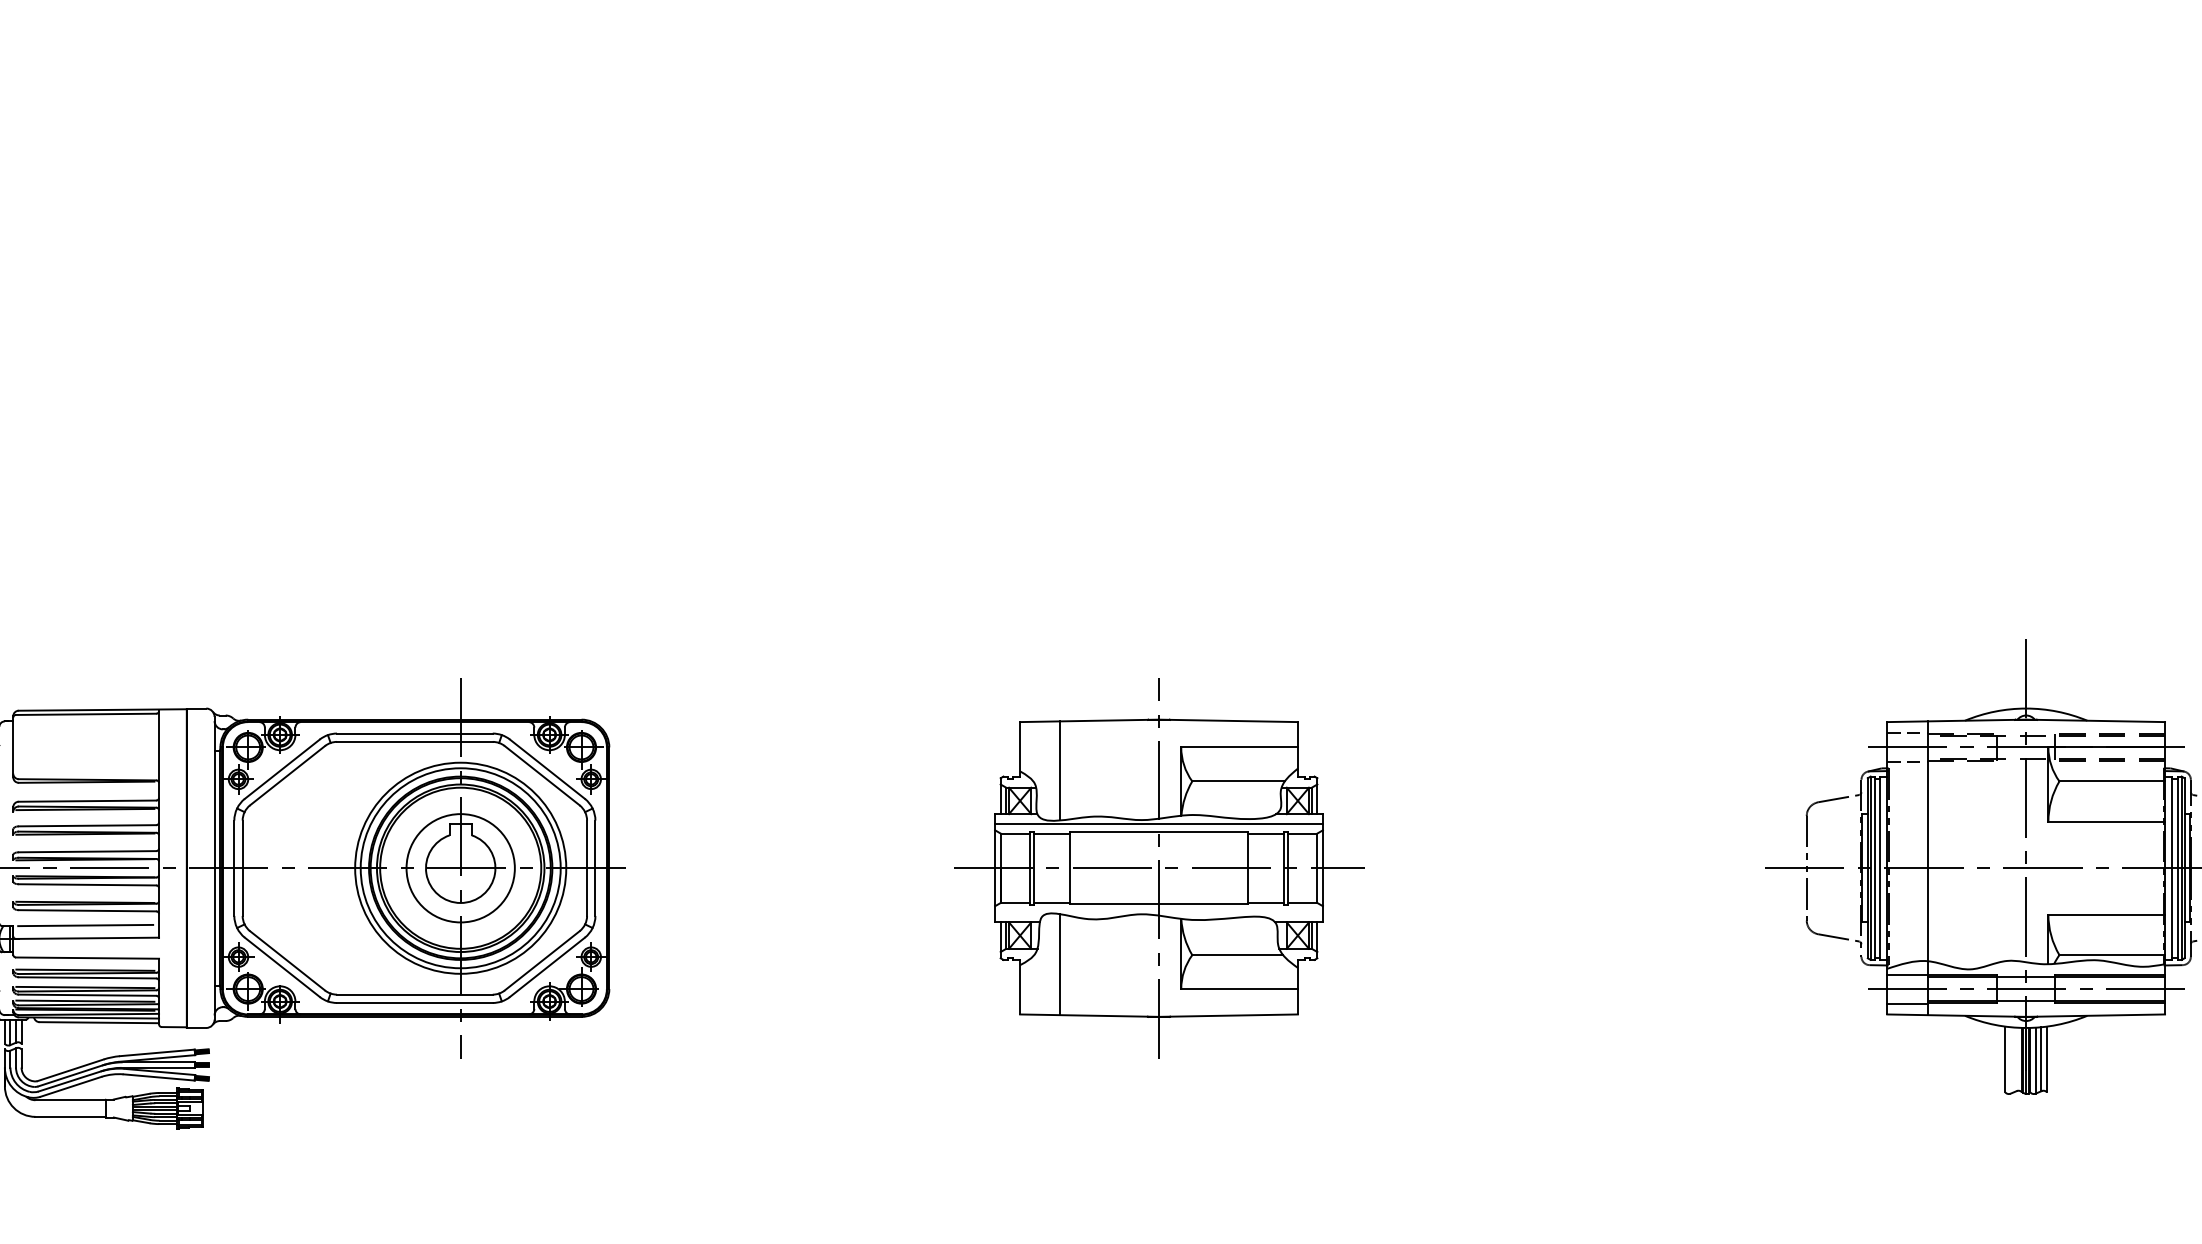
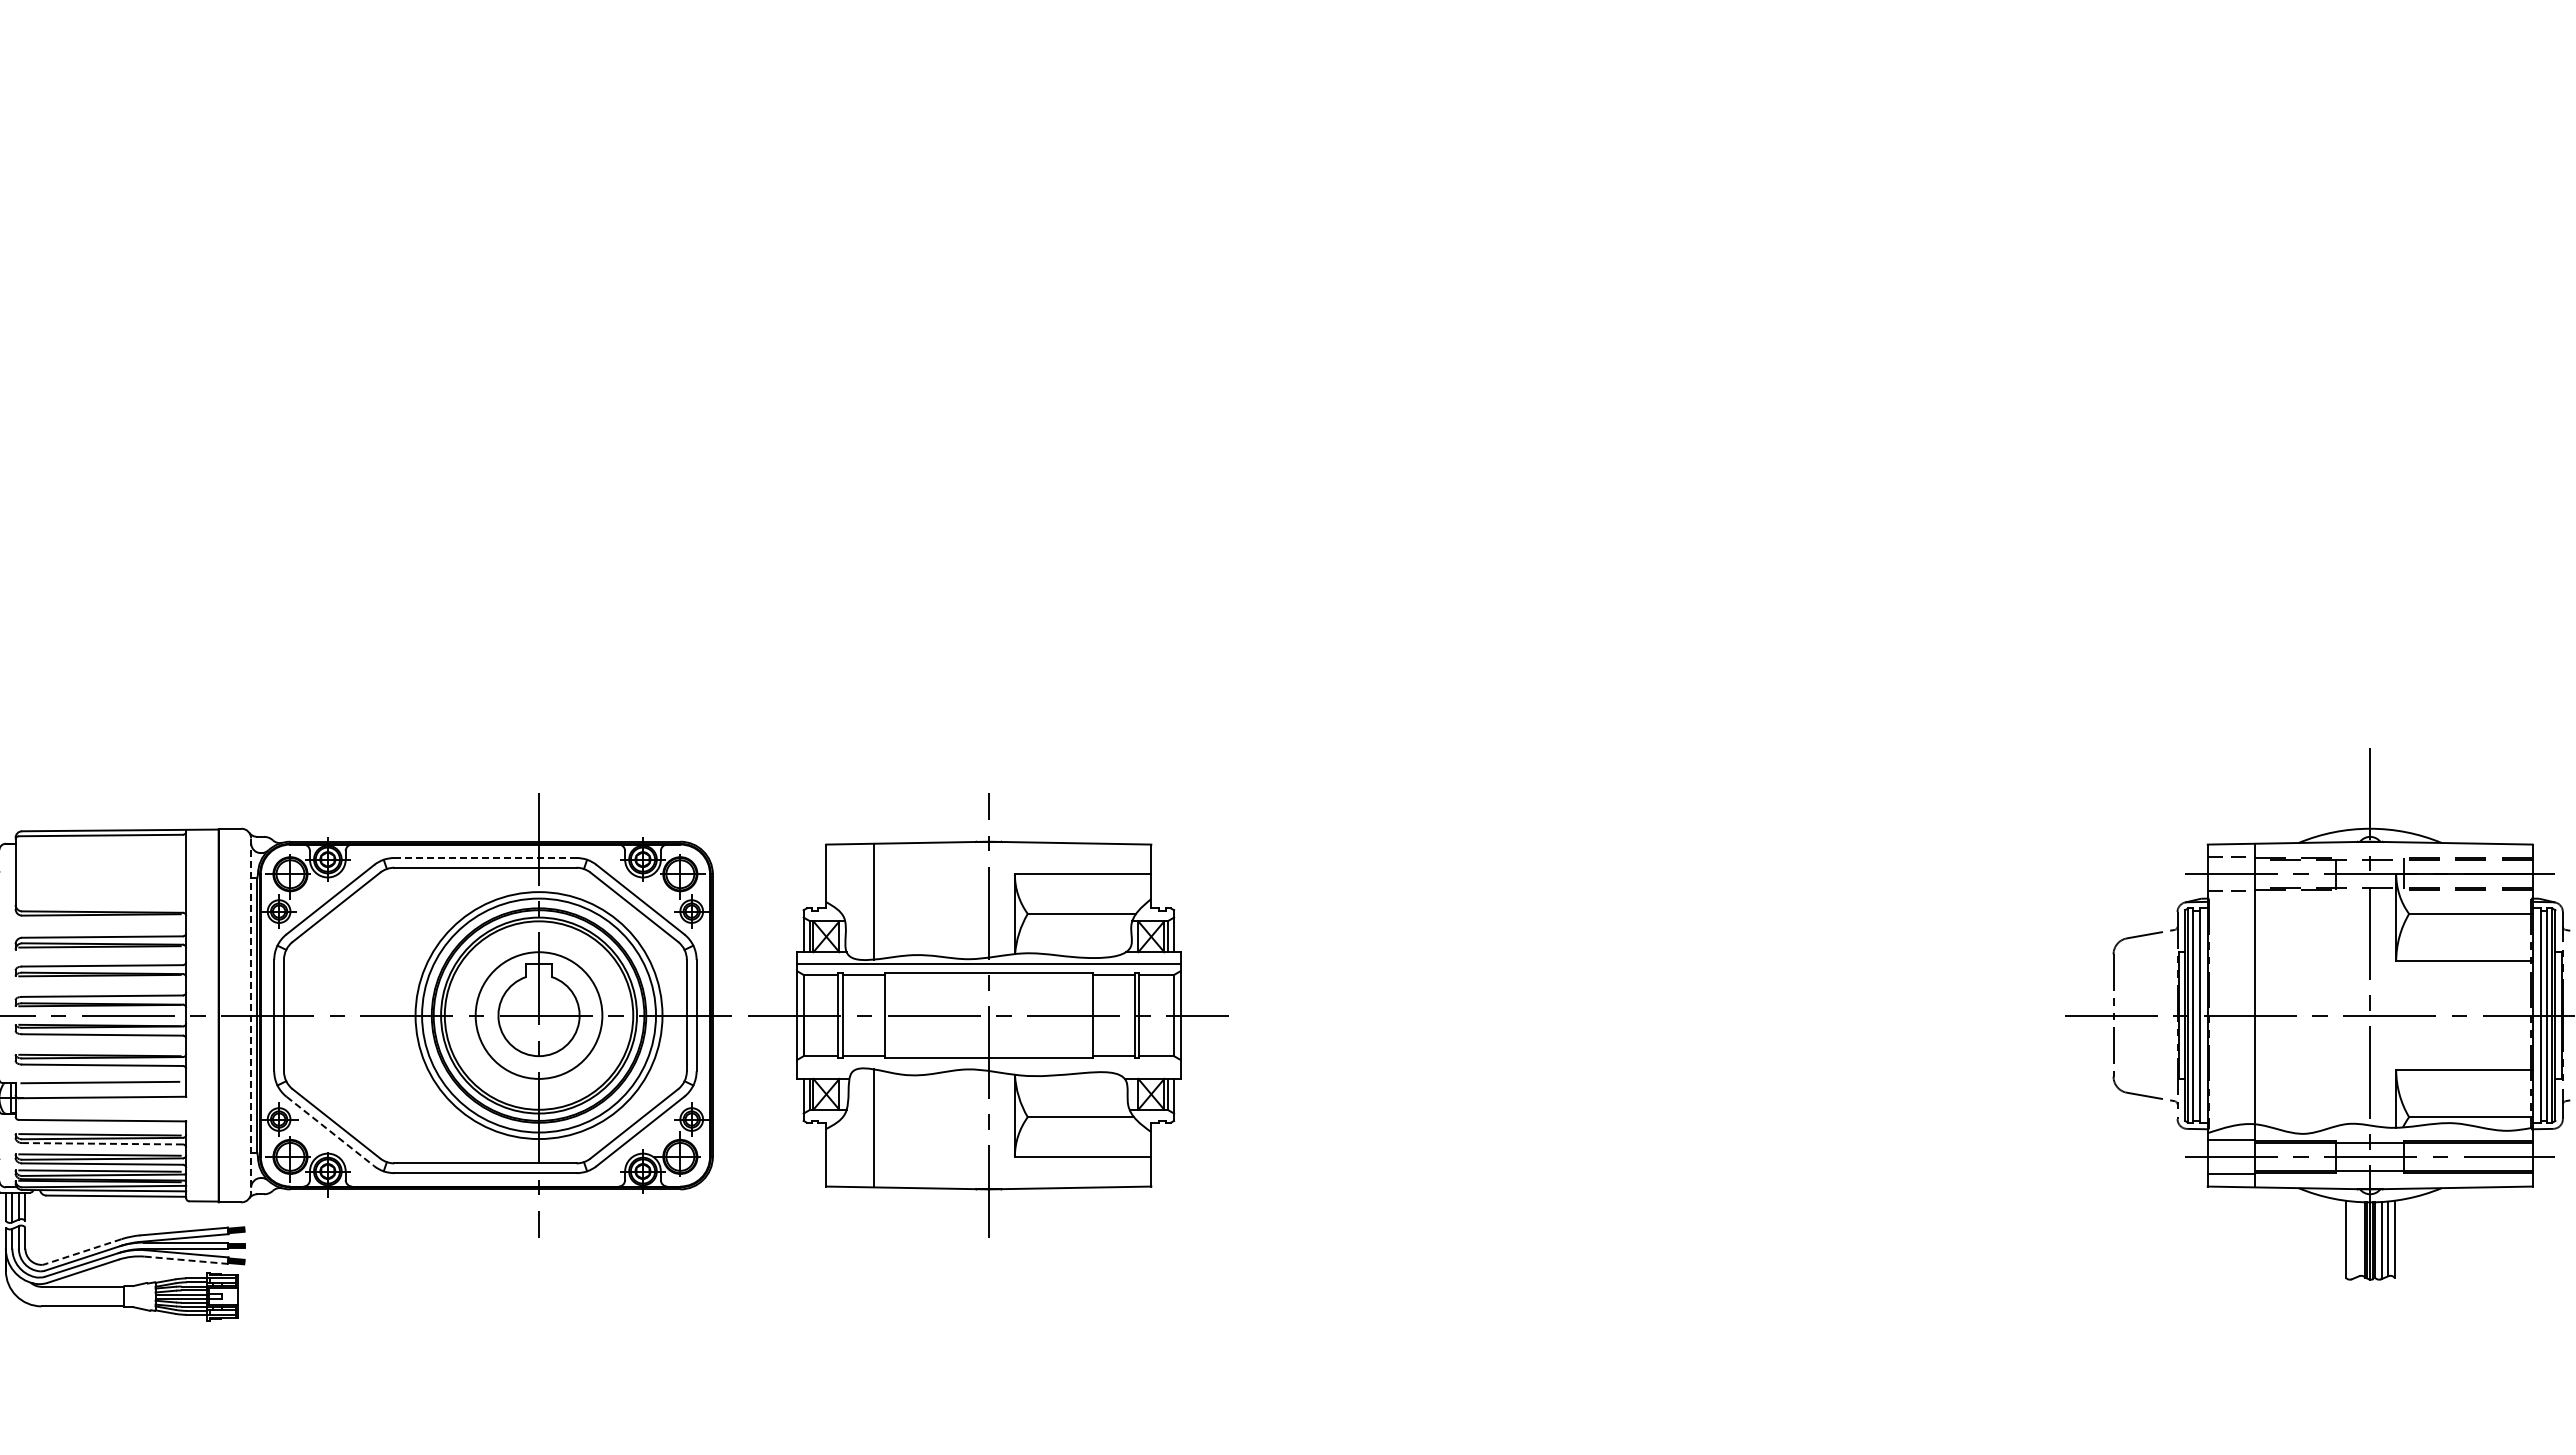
line: (414, 733) -> (484, 857), solid -> dashed
part: (1158, 868) -> (988, 1015), moved
line: (214, 869) -> (251, 1016), solid -> dashed
line: (282, 967) -> (330, 1131), solid -> dashed
line: (87, 977) -> (102, 1143), solid -> dashed
line: (70, 1069) -> (82, 1251), solid -> dashed
line: (159, 1077) -> (186, 1260), solid -> dashed

